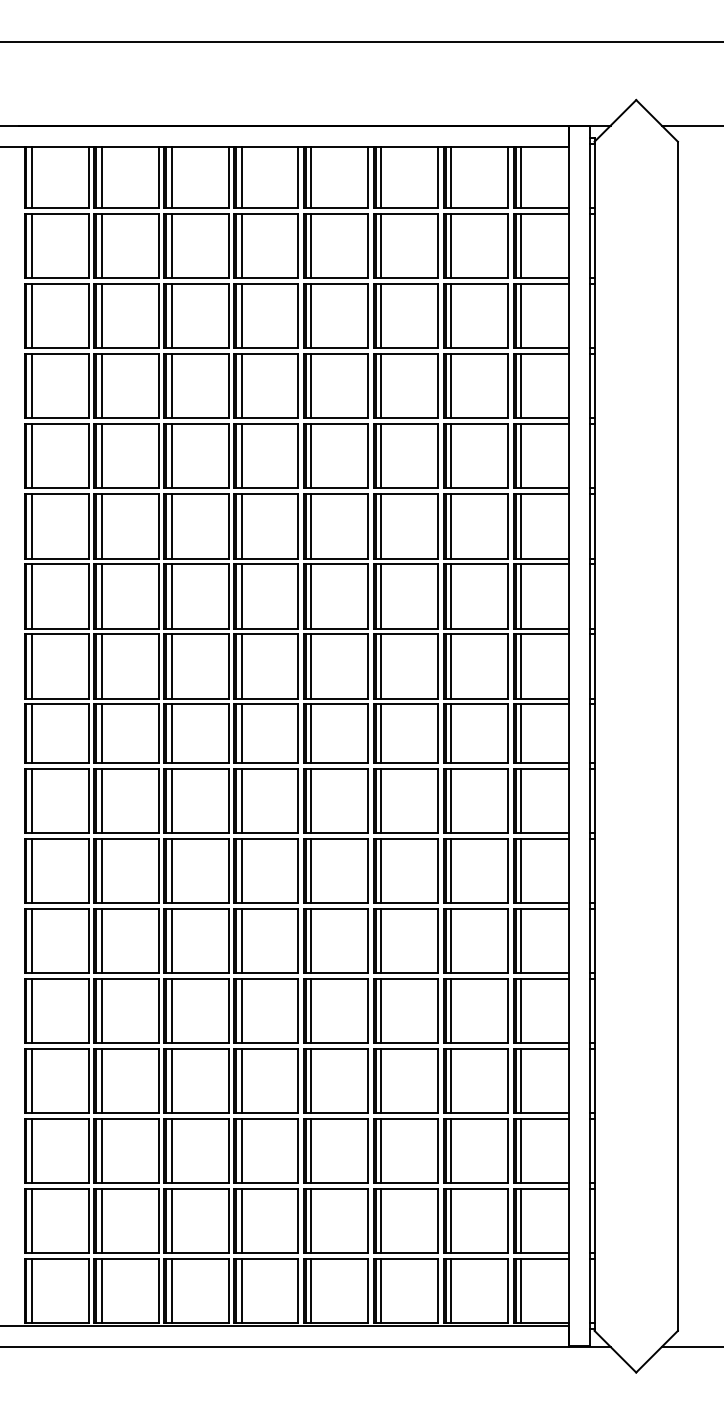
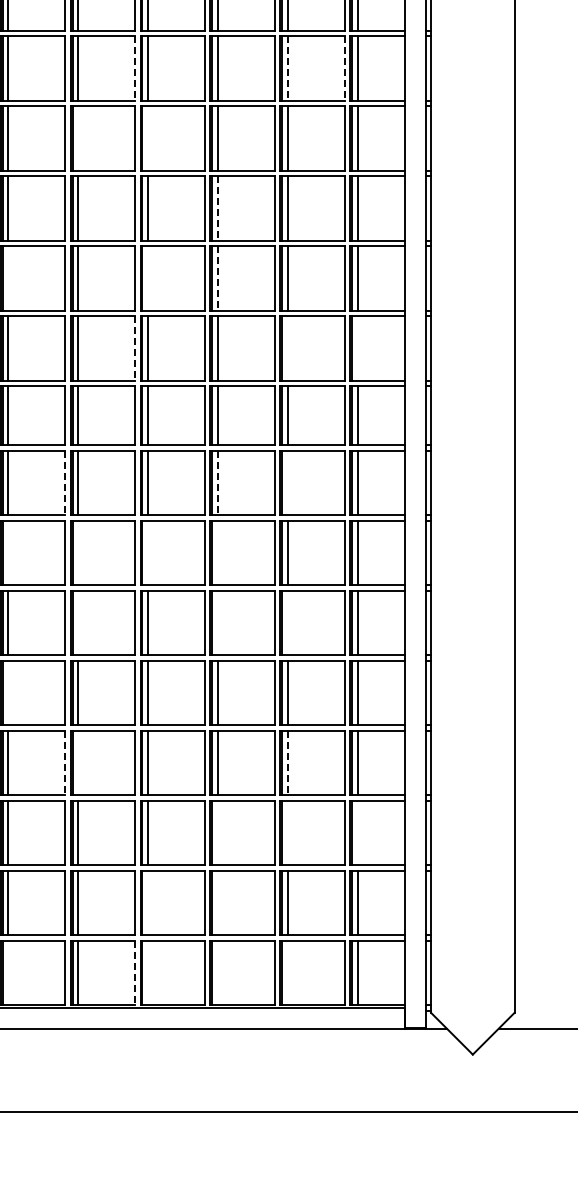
line: (298, 386) -> (135, 68), solid -> dashed
line: (451, 386) -> (288, 68), solid -> dashed
line: (508, 386) -> (345, 68), solid -> dashed
line: (241, 456) -> (78, 138), removed
line: (311, 456) -> (148, 138), removed
line: (381, 526) -> (218, 208), solid -> dashed
line: (171, 596) -> (8, 278), removed
line: (311, 596) -> (148, 278), removed
line: (381, 596) -> (218, 278), solid -> dashed
line: (298, 666) -> (135, 348), solid -> dashed
line: (451, 666) -> (288, 348), removed
line: (521, 666) -> (358, 348), removed
line: (451, 800) -> (288, 482), removed
line: (228, 801) -> (65, 483), solid -> dashed
line: (381, 801) -> (218, 483), solid -> dashed
line: (171, 870) -> (8, 552), removed
line: (241, 870) -> (78, 552), removed
line: (311, 870) -> (148, 552), removed
line: (381, 870) -> (218, 552), removed
line: (241, 940) -> (78, 622), removed
line: (381, 940) -> (218, 622), removed
line: (451, 940) -> (288, 622), removed
line: (171, 1010) -> (8, 692), removed
line: (241, 1080) -> (78, 762), removed
line: (228, 1081) -> (65, 763), solid -> dashed
line: (451, 1081) -> (288, 763), solid -> dashed
line: (381, 1150) -> (218, 832), removed
line: (451, 1150) -> (288, 832), removed
line: (521, 1150) -> (358, 832), removed
line: (311, 1220) -> (148, 902), removed
line: (381, 1220) -> (218, 902), removed
line: (171, 1290) -> (8, 972), removed
line: (311, 1290) -> (148, 972), removed
line: (381, 1290) -> (218, 972), removed
line: (451, 1290) -> (288, 972), removed
line: (298, 1291) -> (135, 973), solid -> dashed

